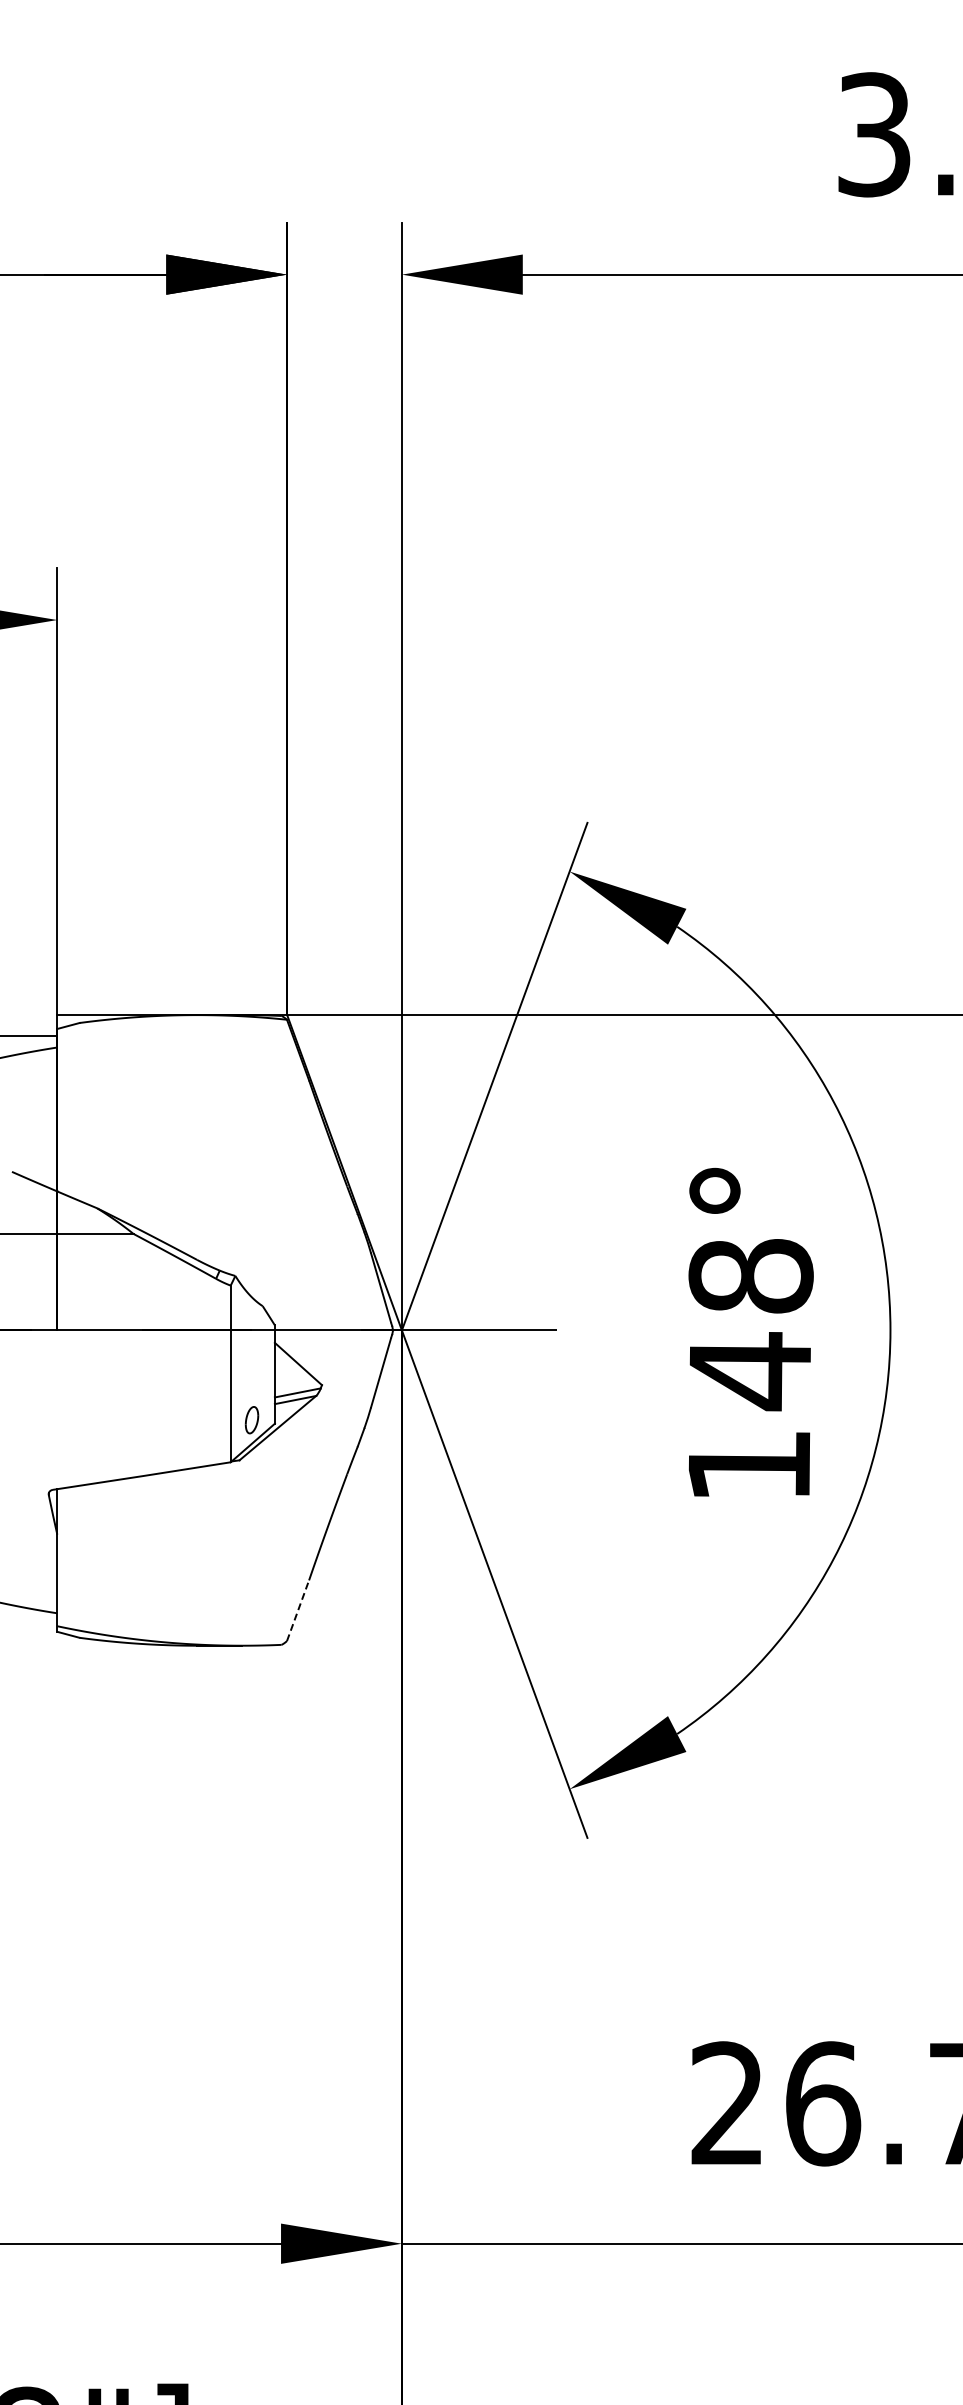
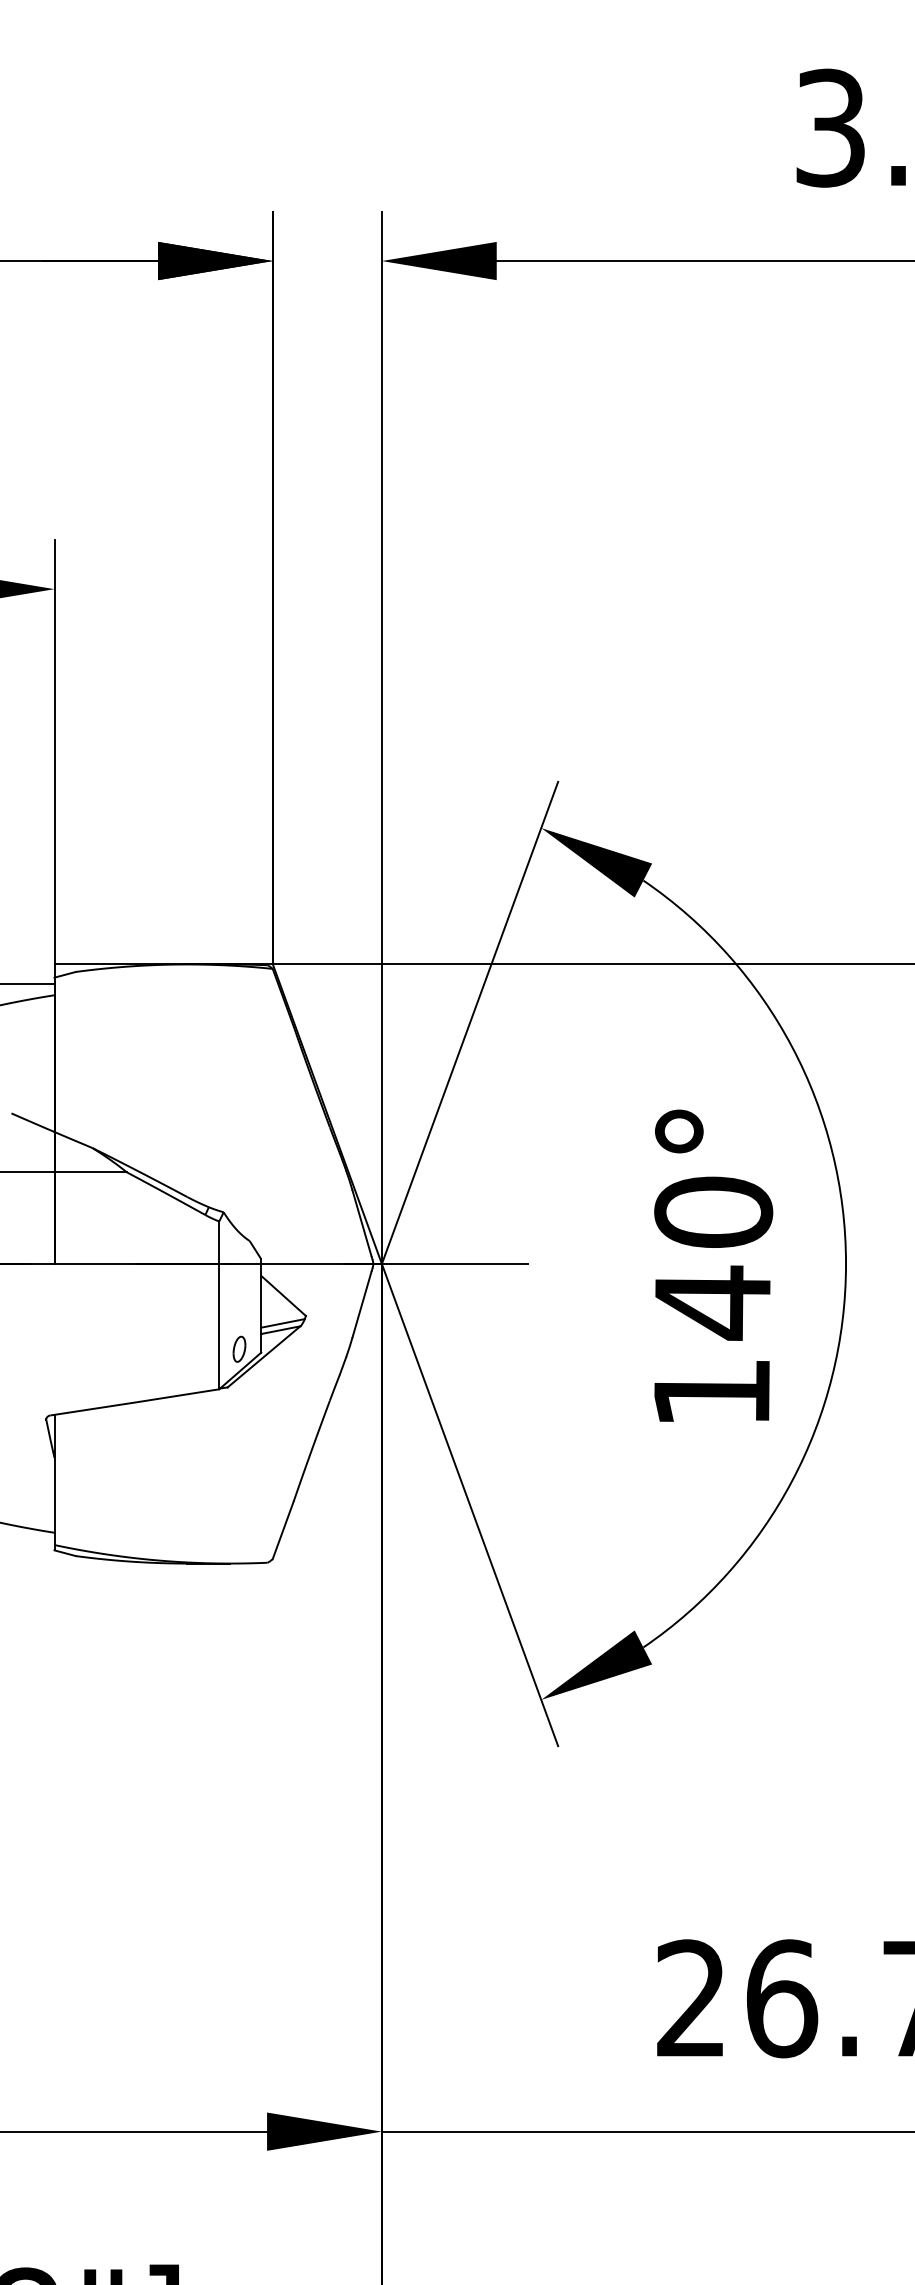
text: (750, 1275) -> (713, 1211), 148° -> 140°
line: (298, 1610) -> (283, 1530), dashed -> solid

